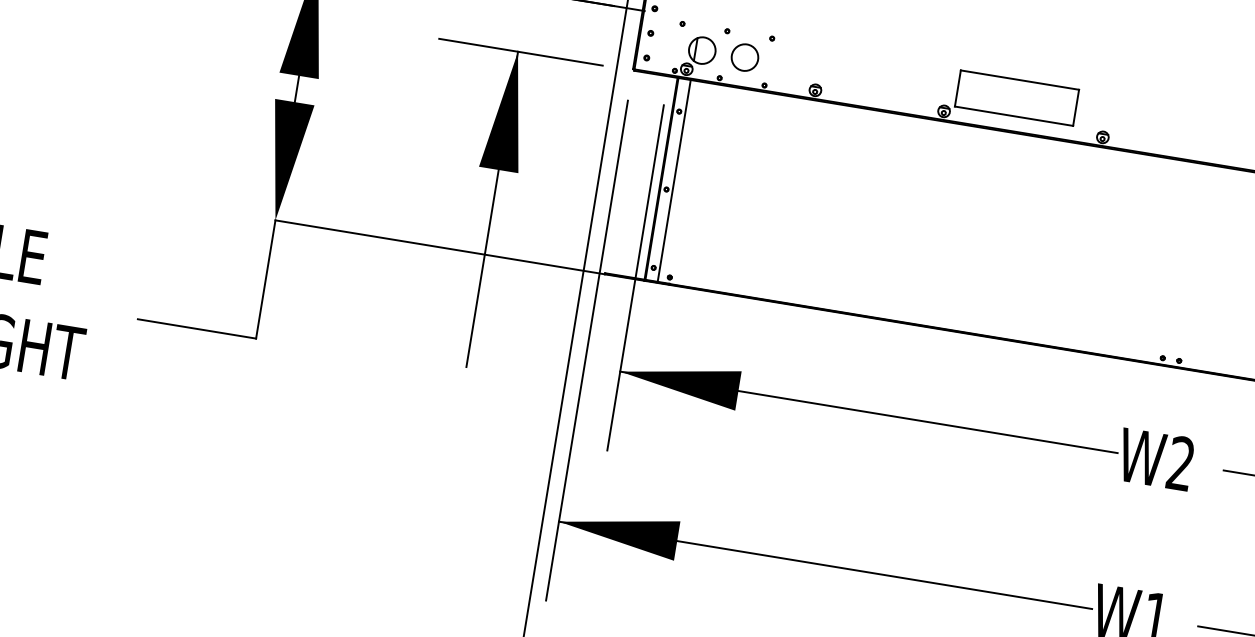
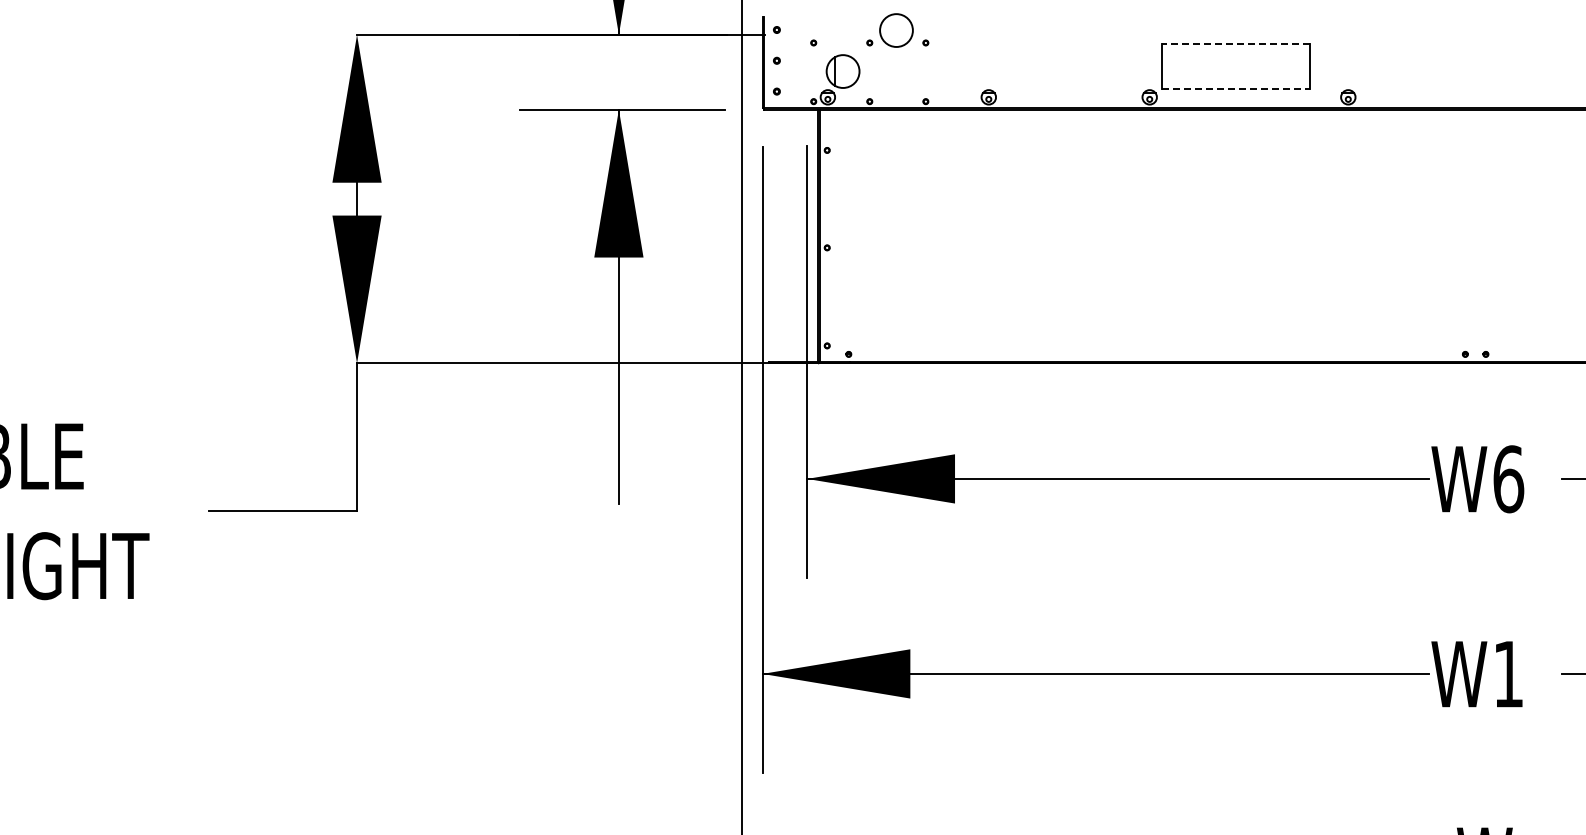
circle: (745, 57) -> (896, 30), moved
line: (1019, 80) -> (1235, 44), solid -> dashed
line: (1013, 116) -> (1235, 89), solid -> dashed
line: (673, 180) -> (834, 235), removed
text: (1180, 463) -> (1508, 479), W2 -> W6

